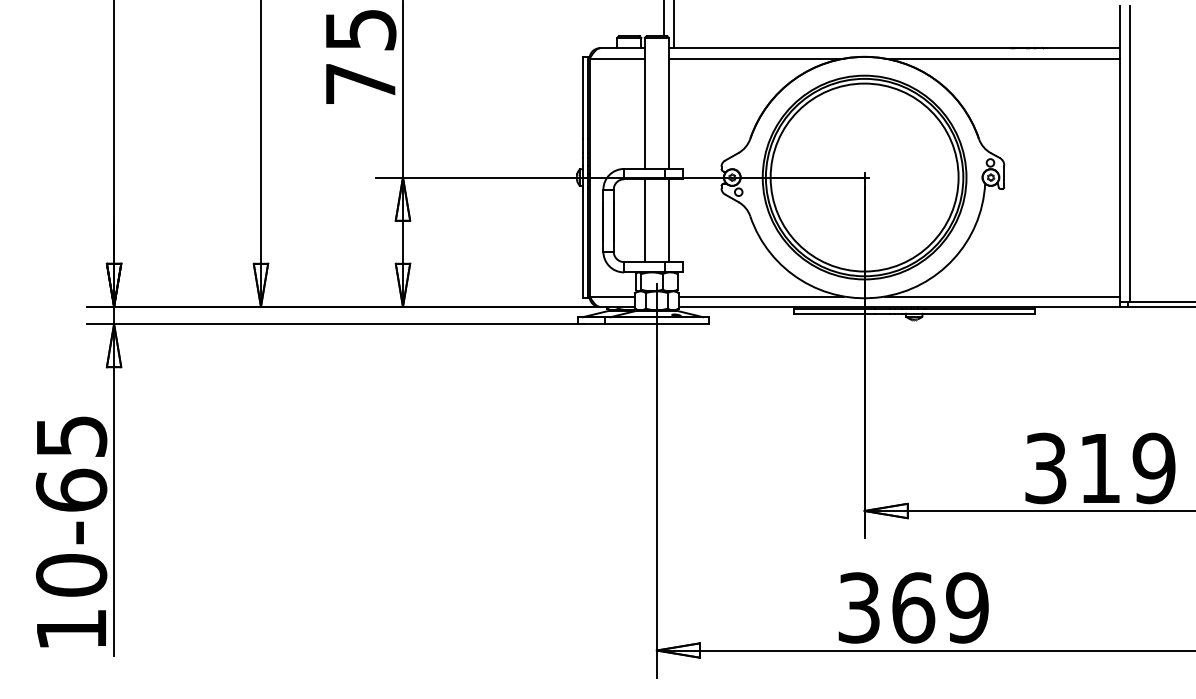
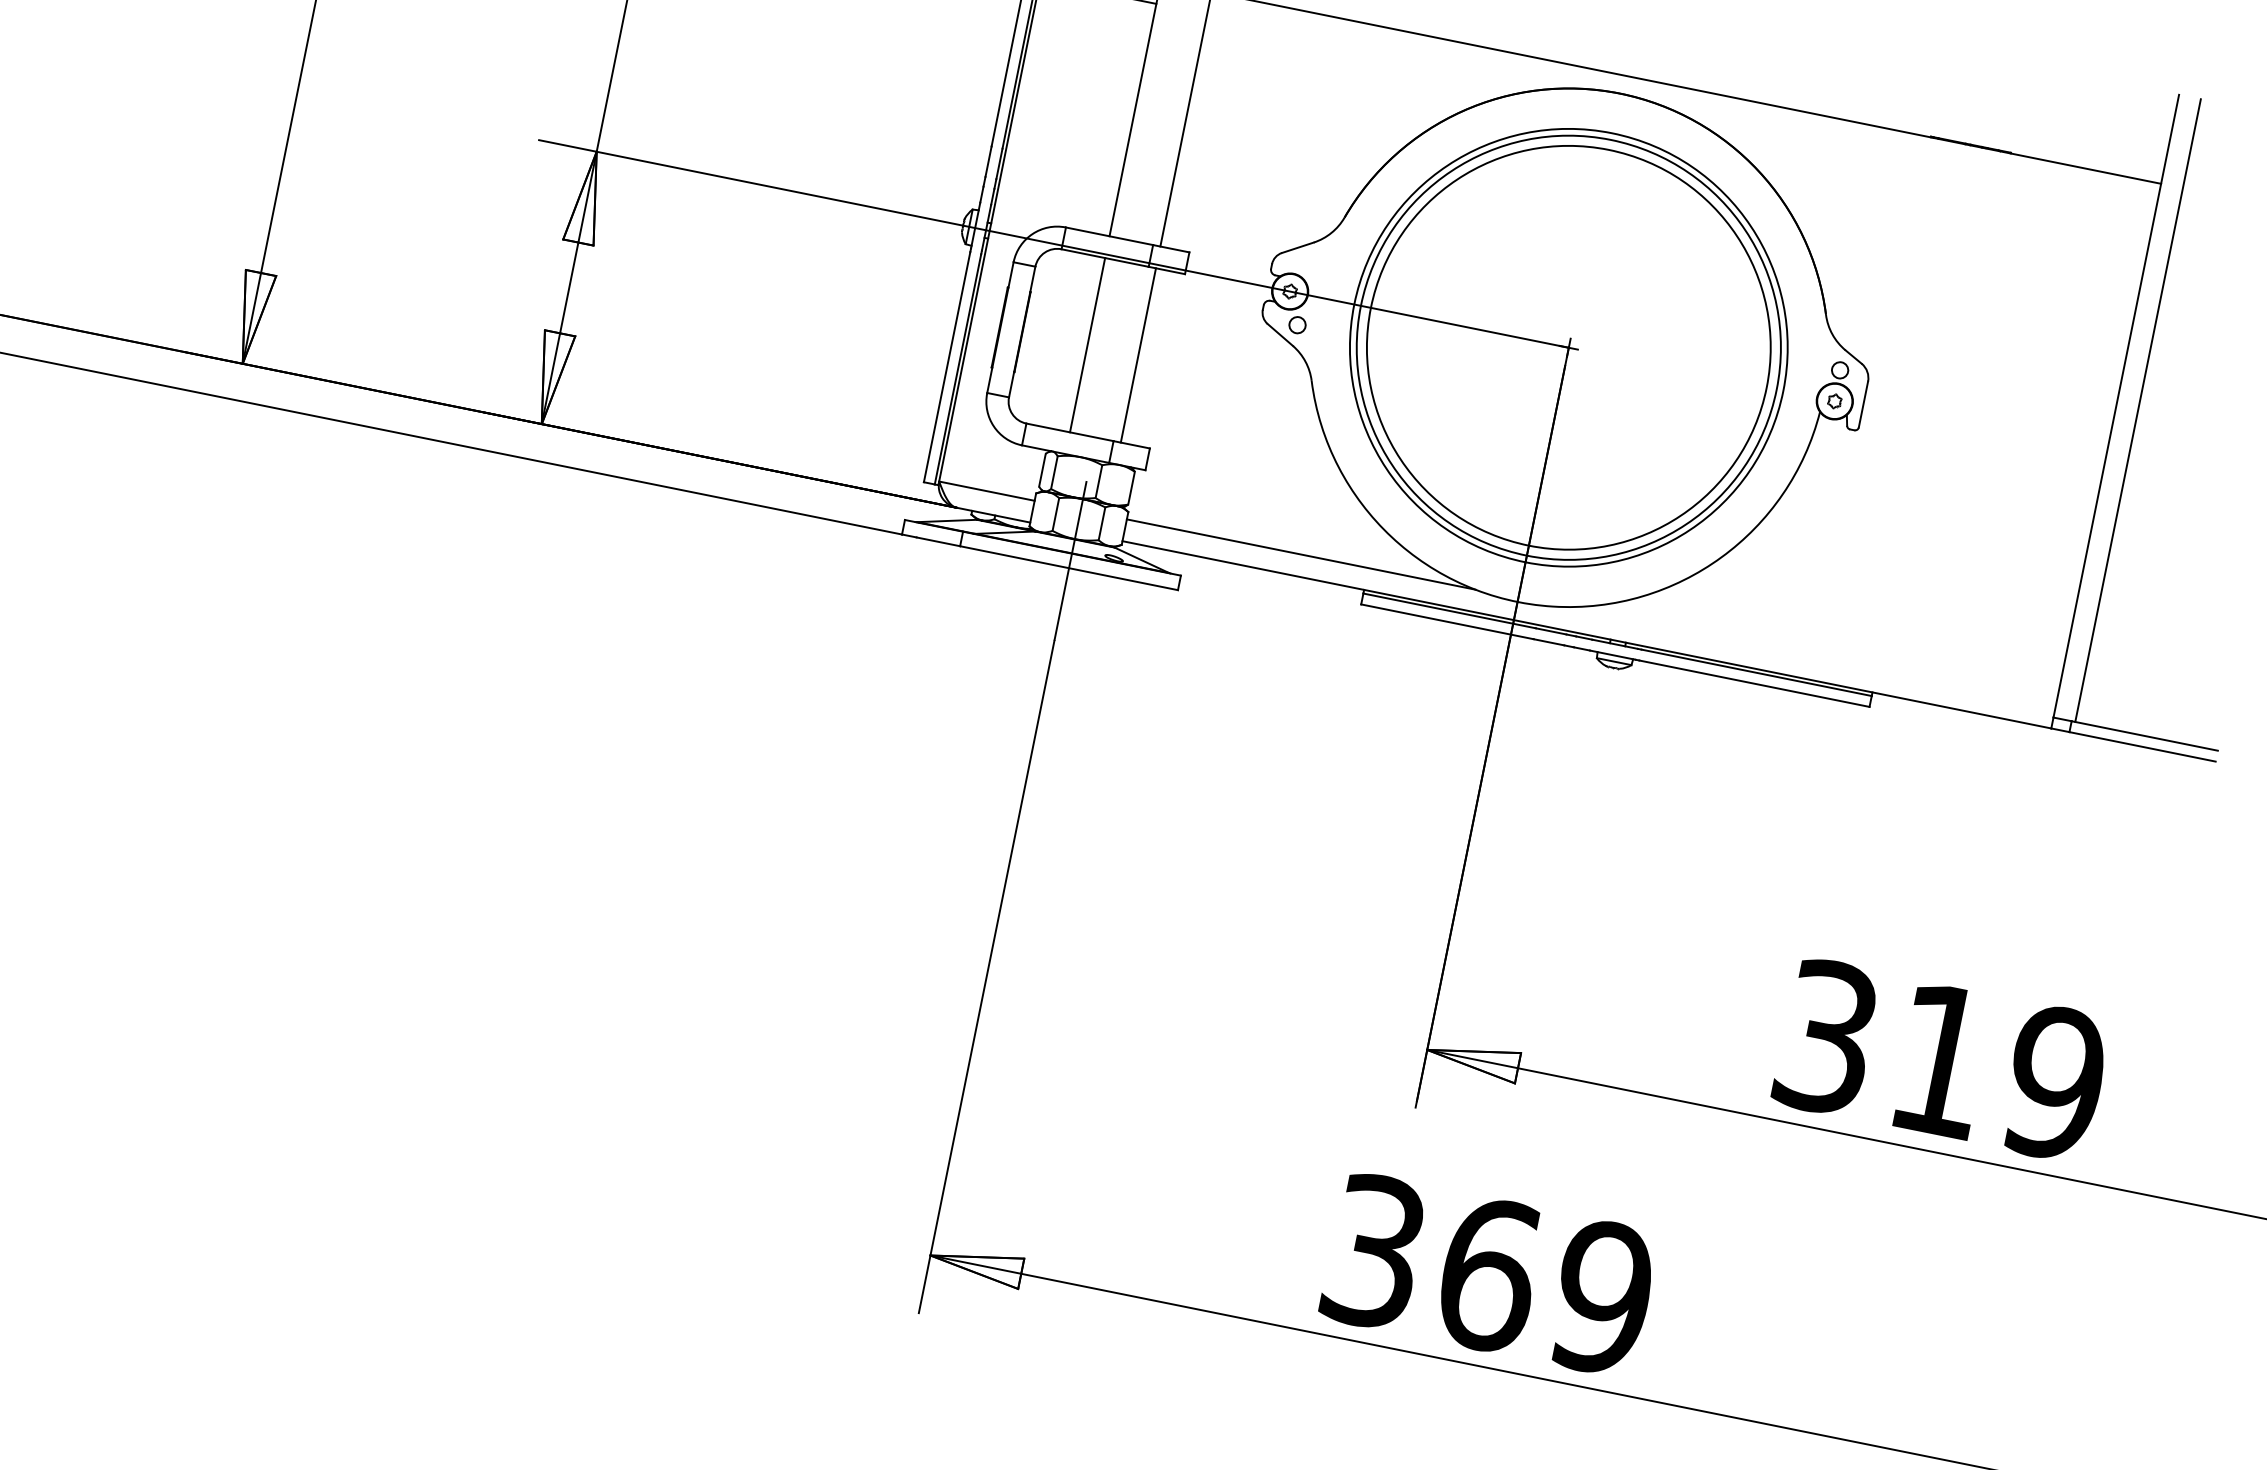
line: (756, 58) -> (1391, 51), removed
line: (1001, 58) -> (1907, 155), removed
line: (1001, 296) -> (1806, 656), removed

